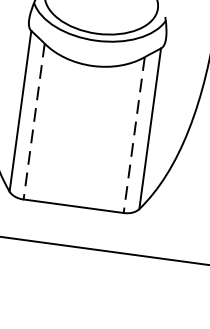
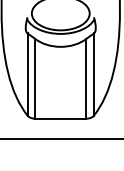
line: (34, 121) -> (35, 78), dashed -> solid
line: (134, 134) -> (86, 78), dashed -> solid

